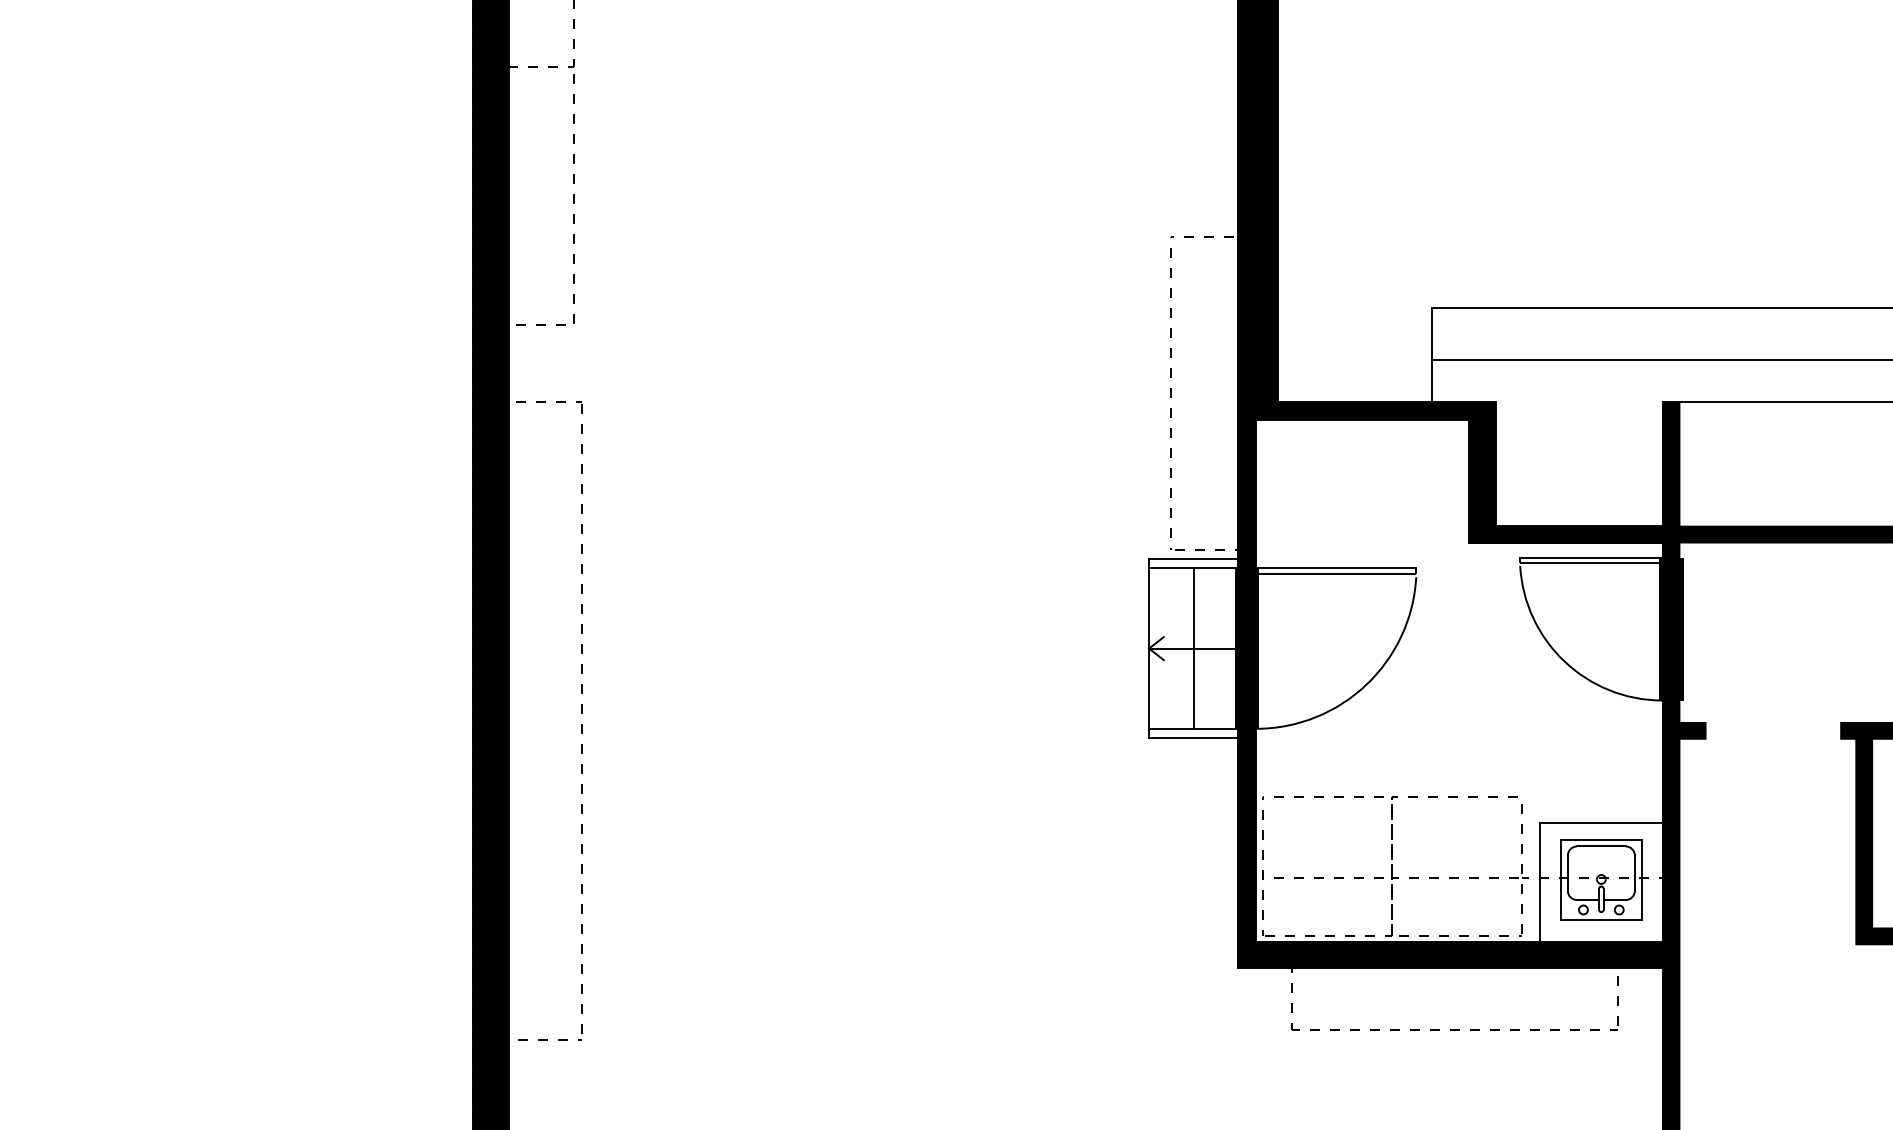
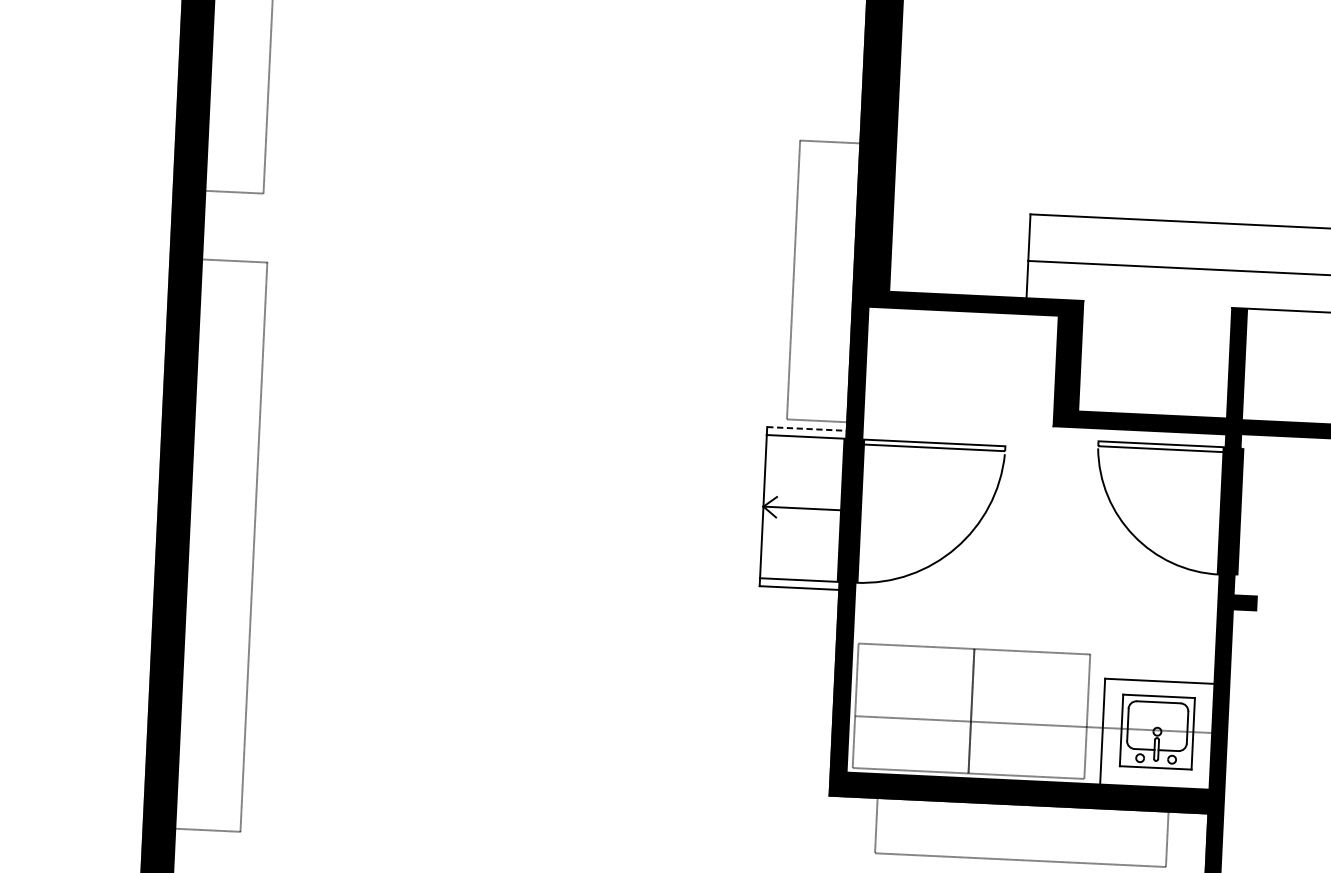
line: (1193, 559) -> (806, 428), solid -> dashed
line: (1193, 648) -> (803, 508), removed

